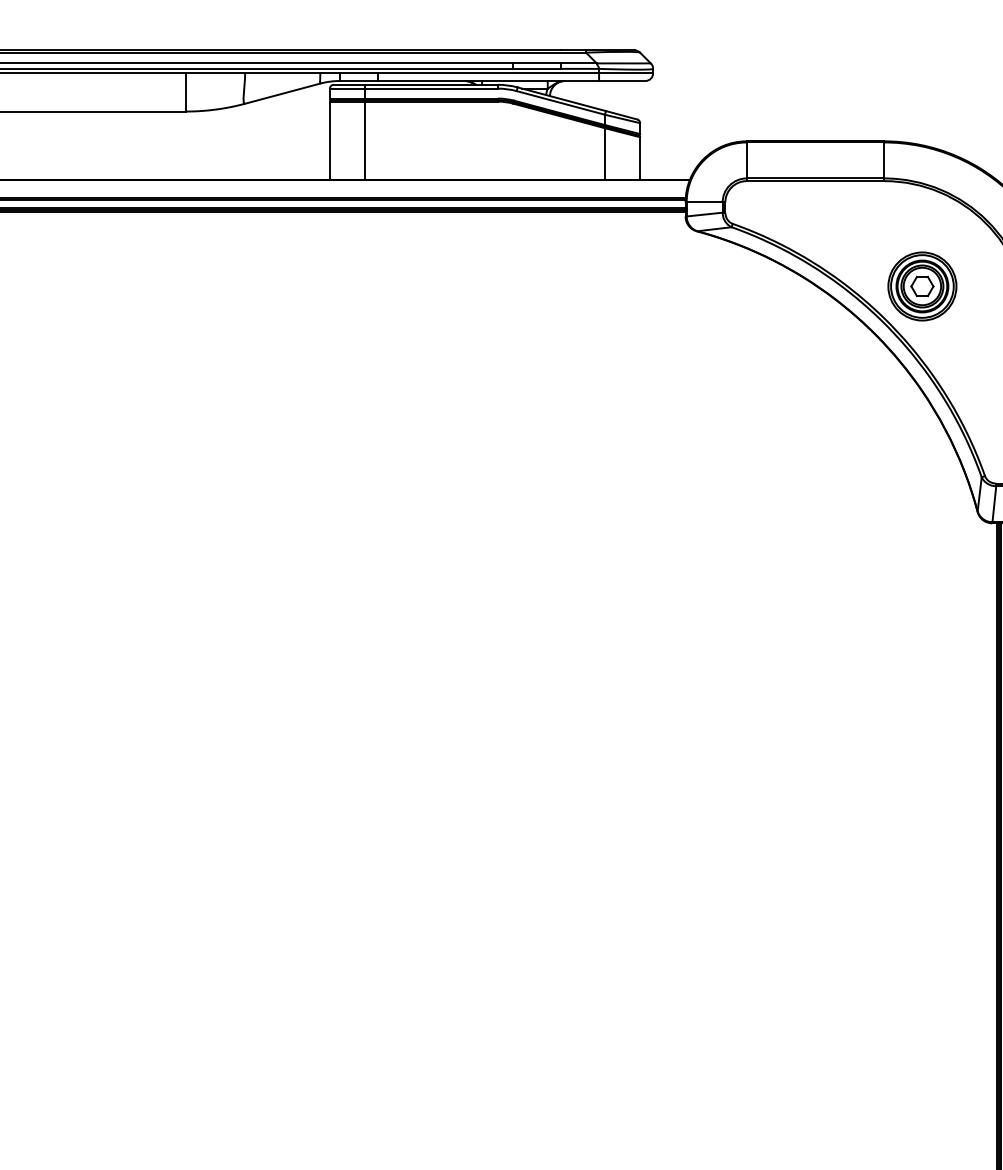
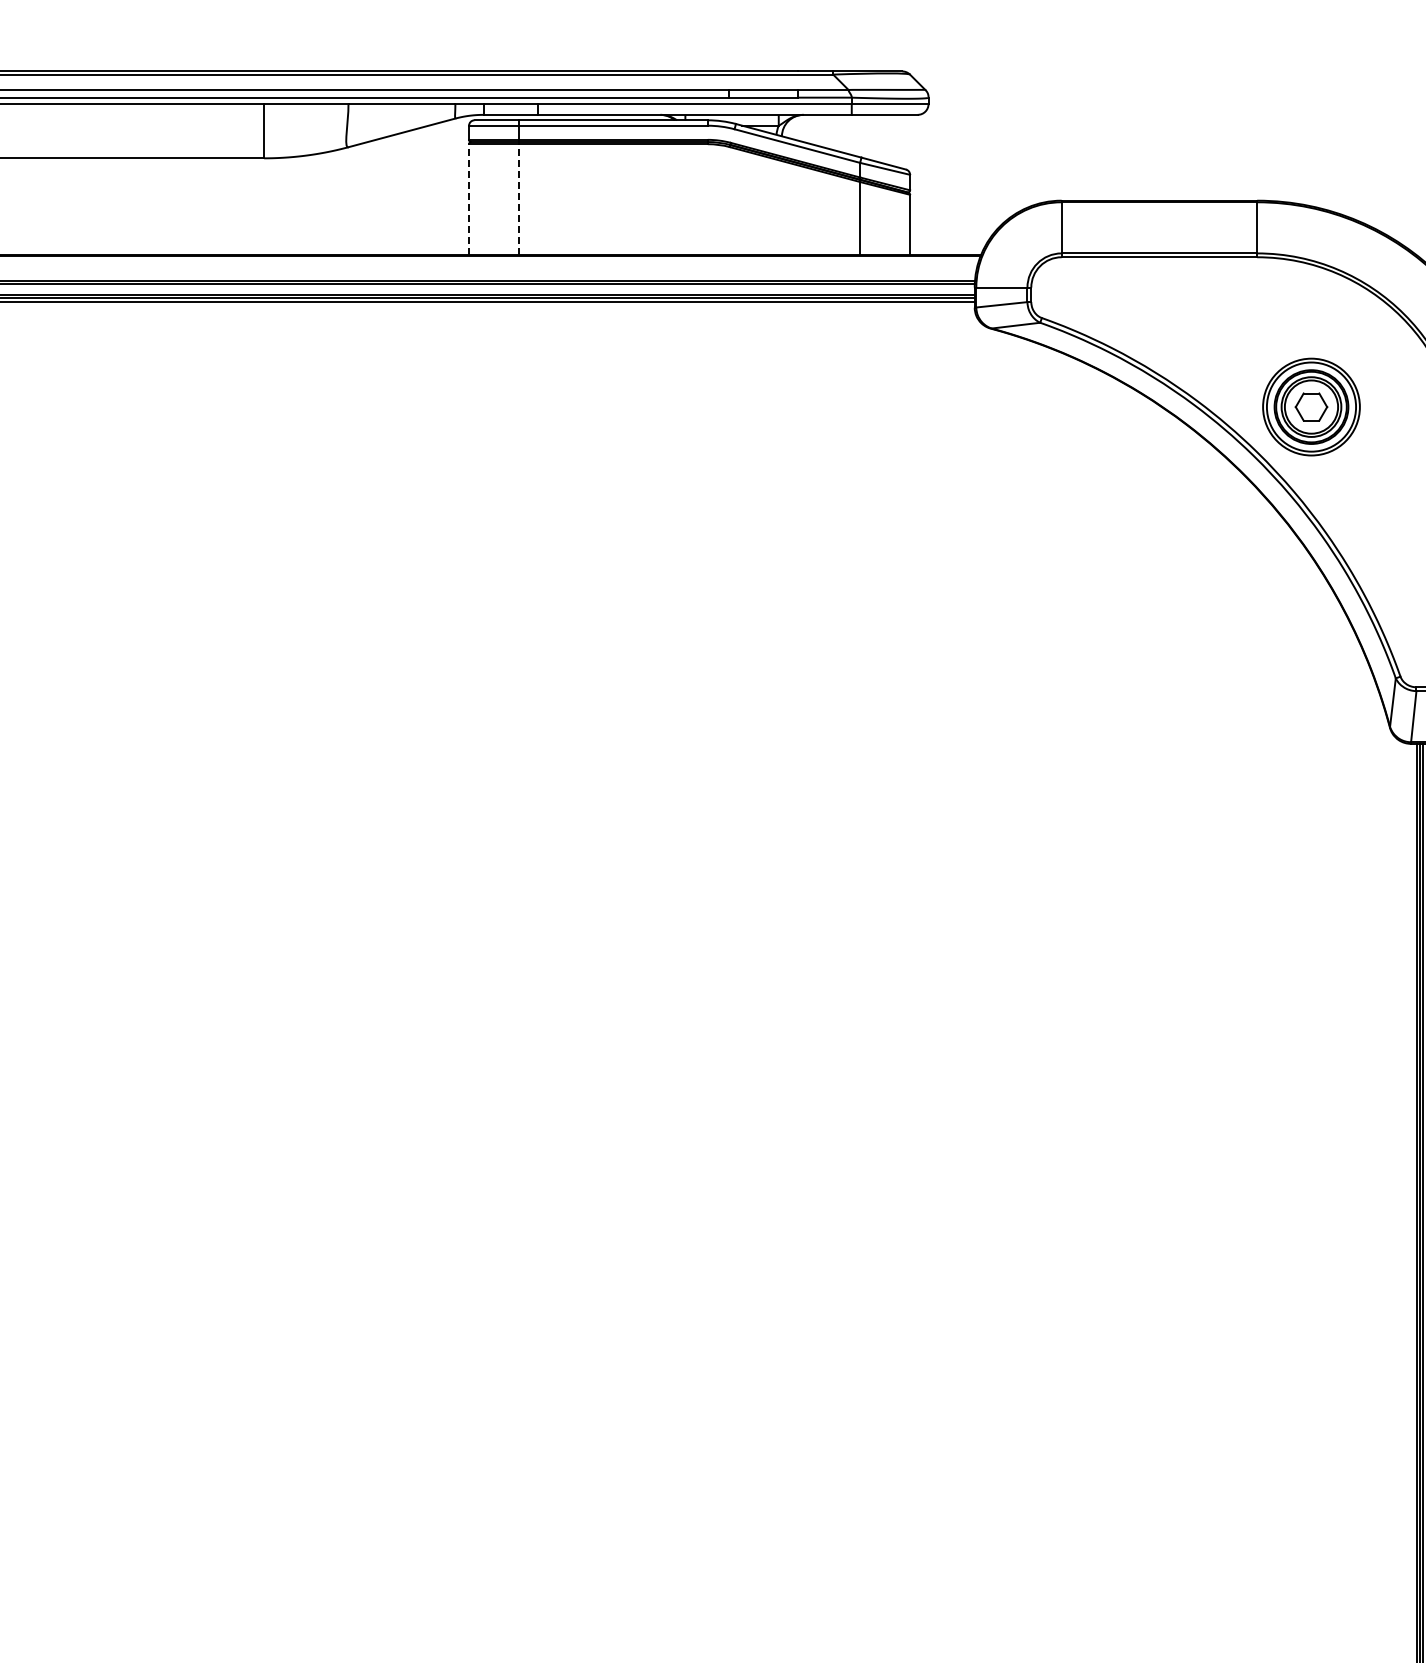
line: (330, 140) -> (469, 199), solid -> dashed
line: (365, 140) -> (519, 199), solid -> dashed

